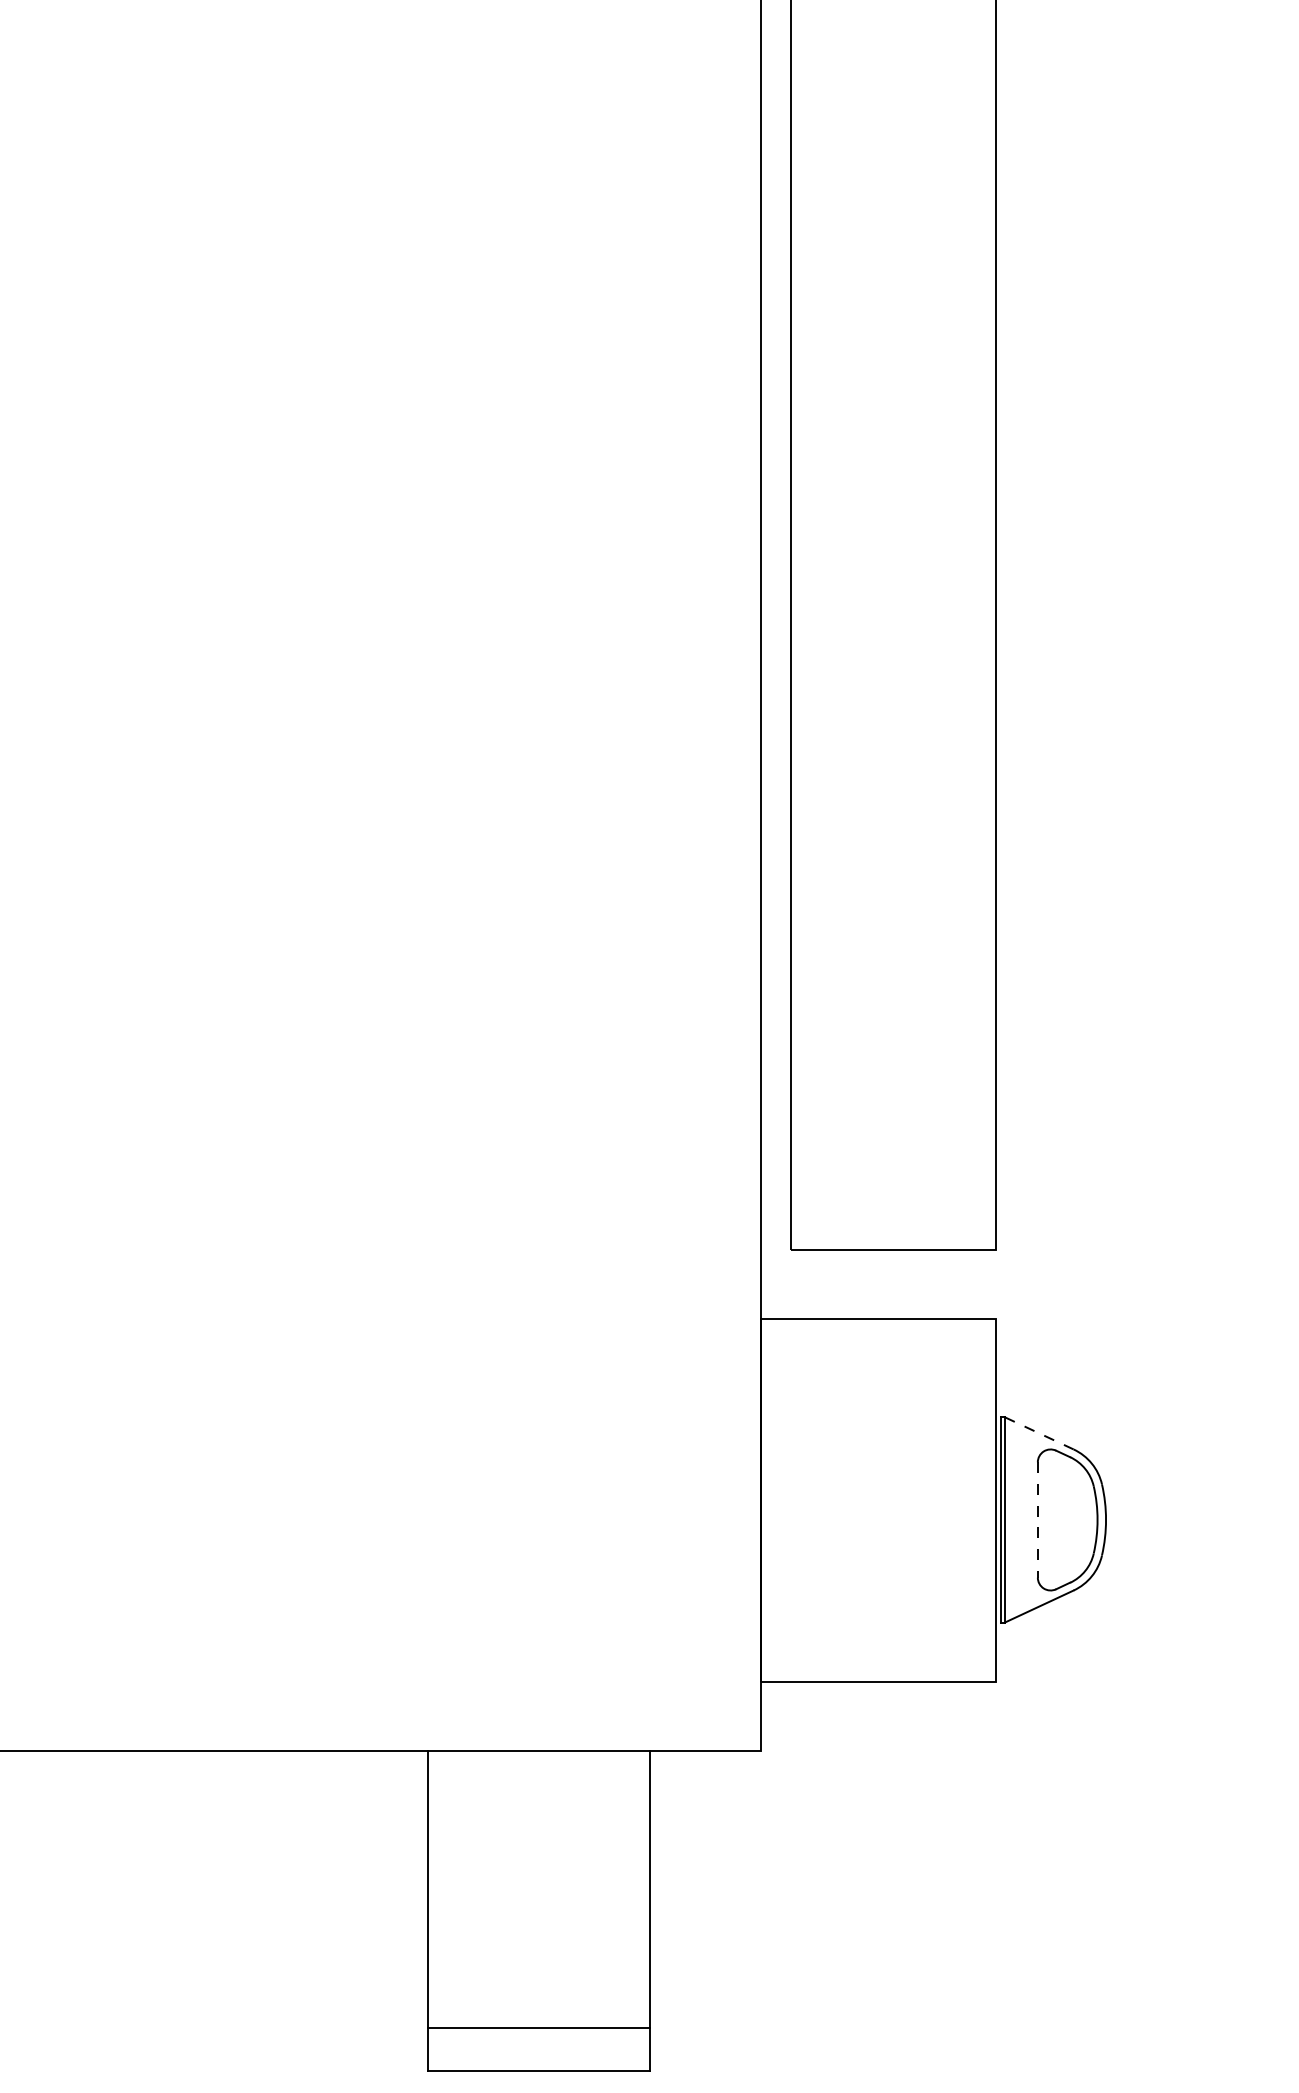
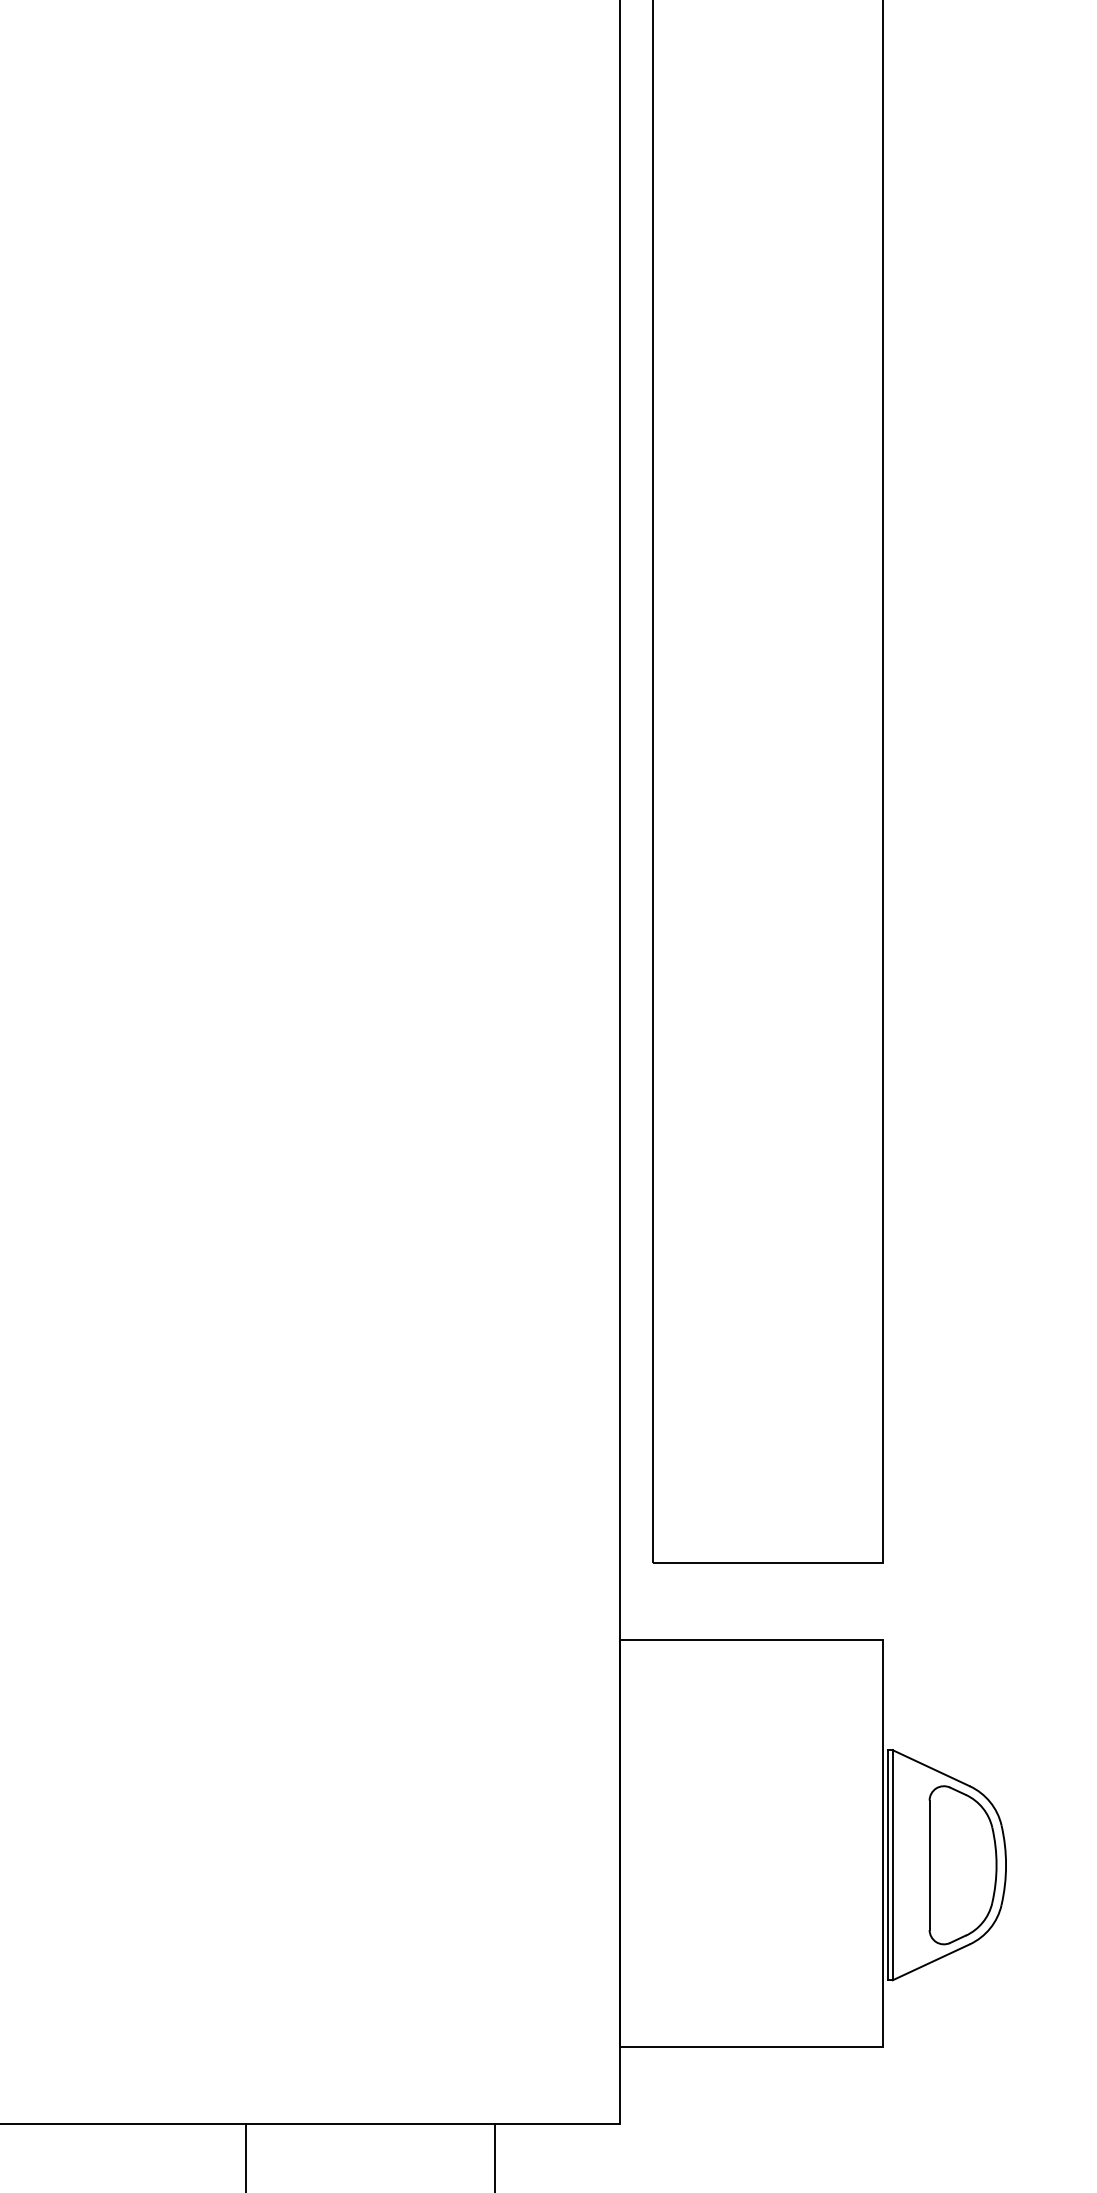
line: (1039, 1433) -> (931, 1768), dashed -> solid
line: (1037, 1519) -> (929, 1864), dashed -> solid

